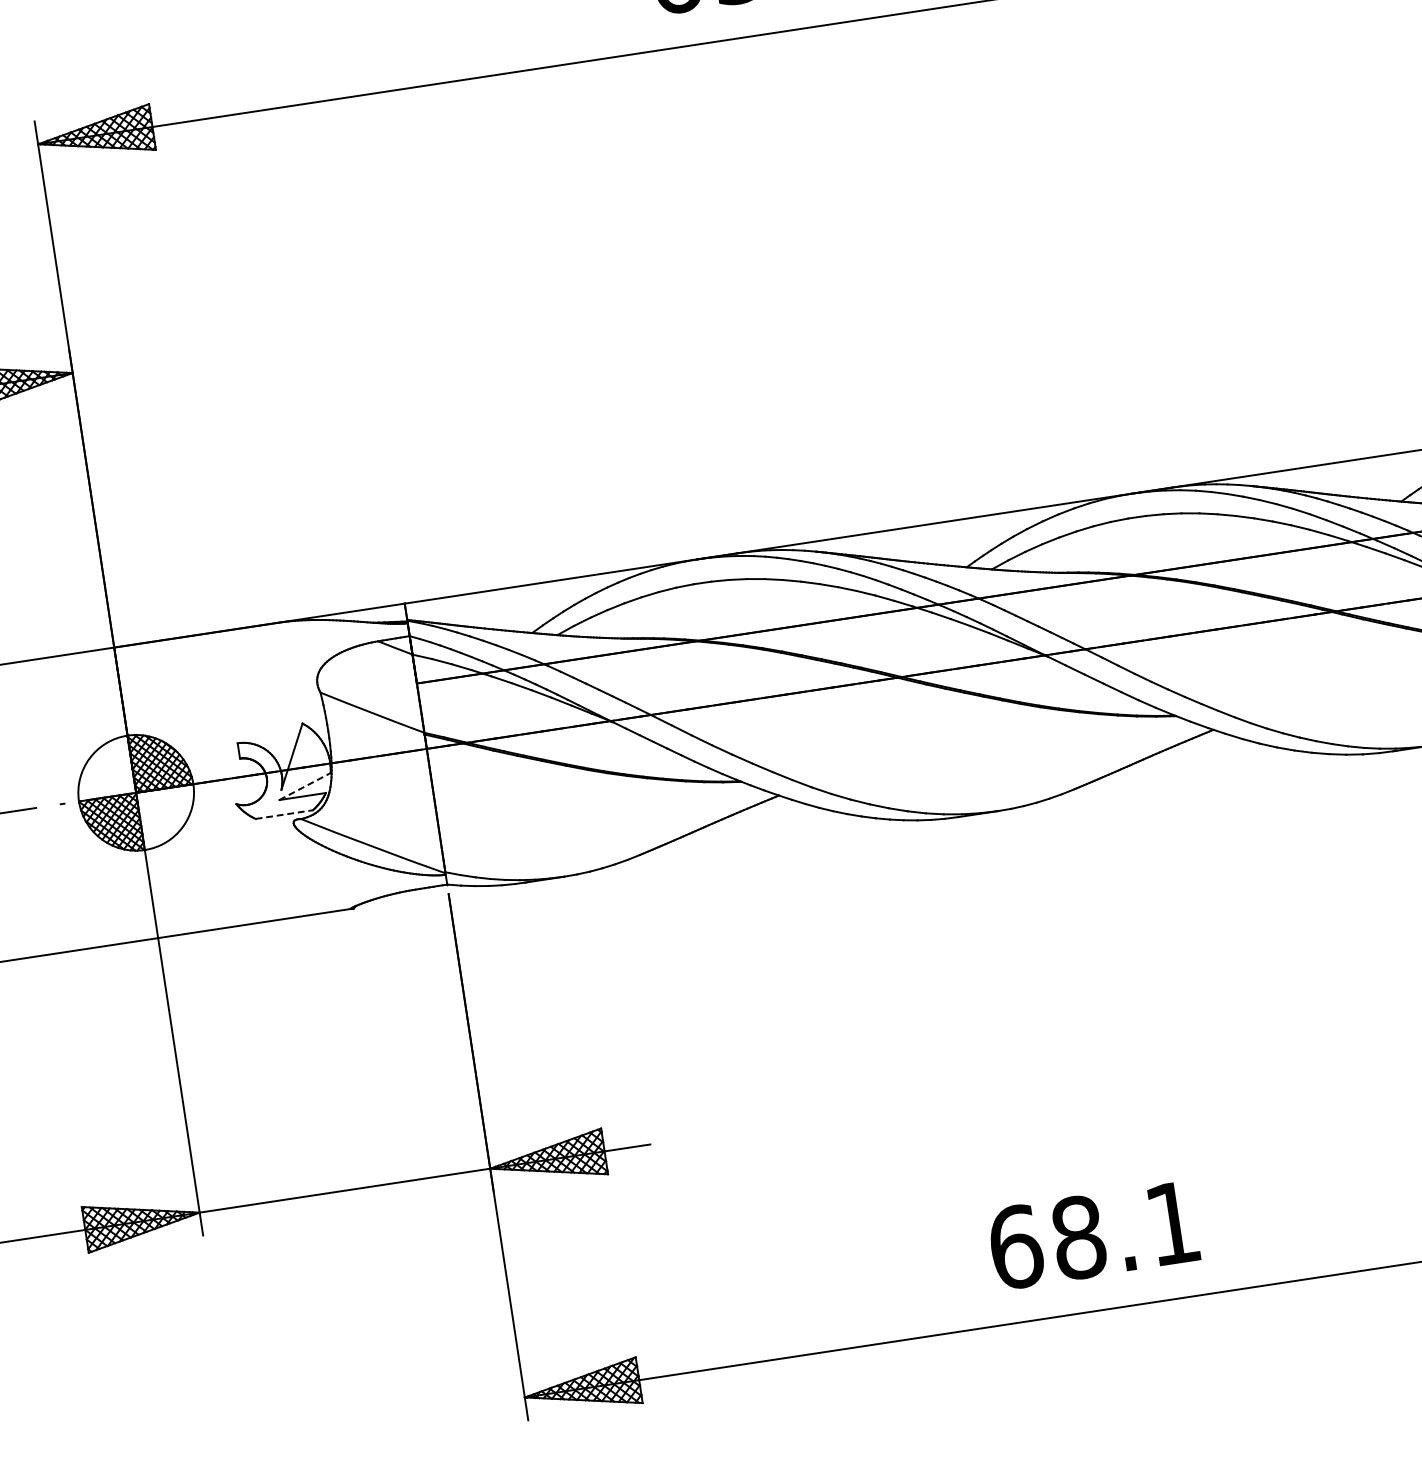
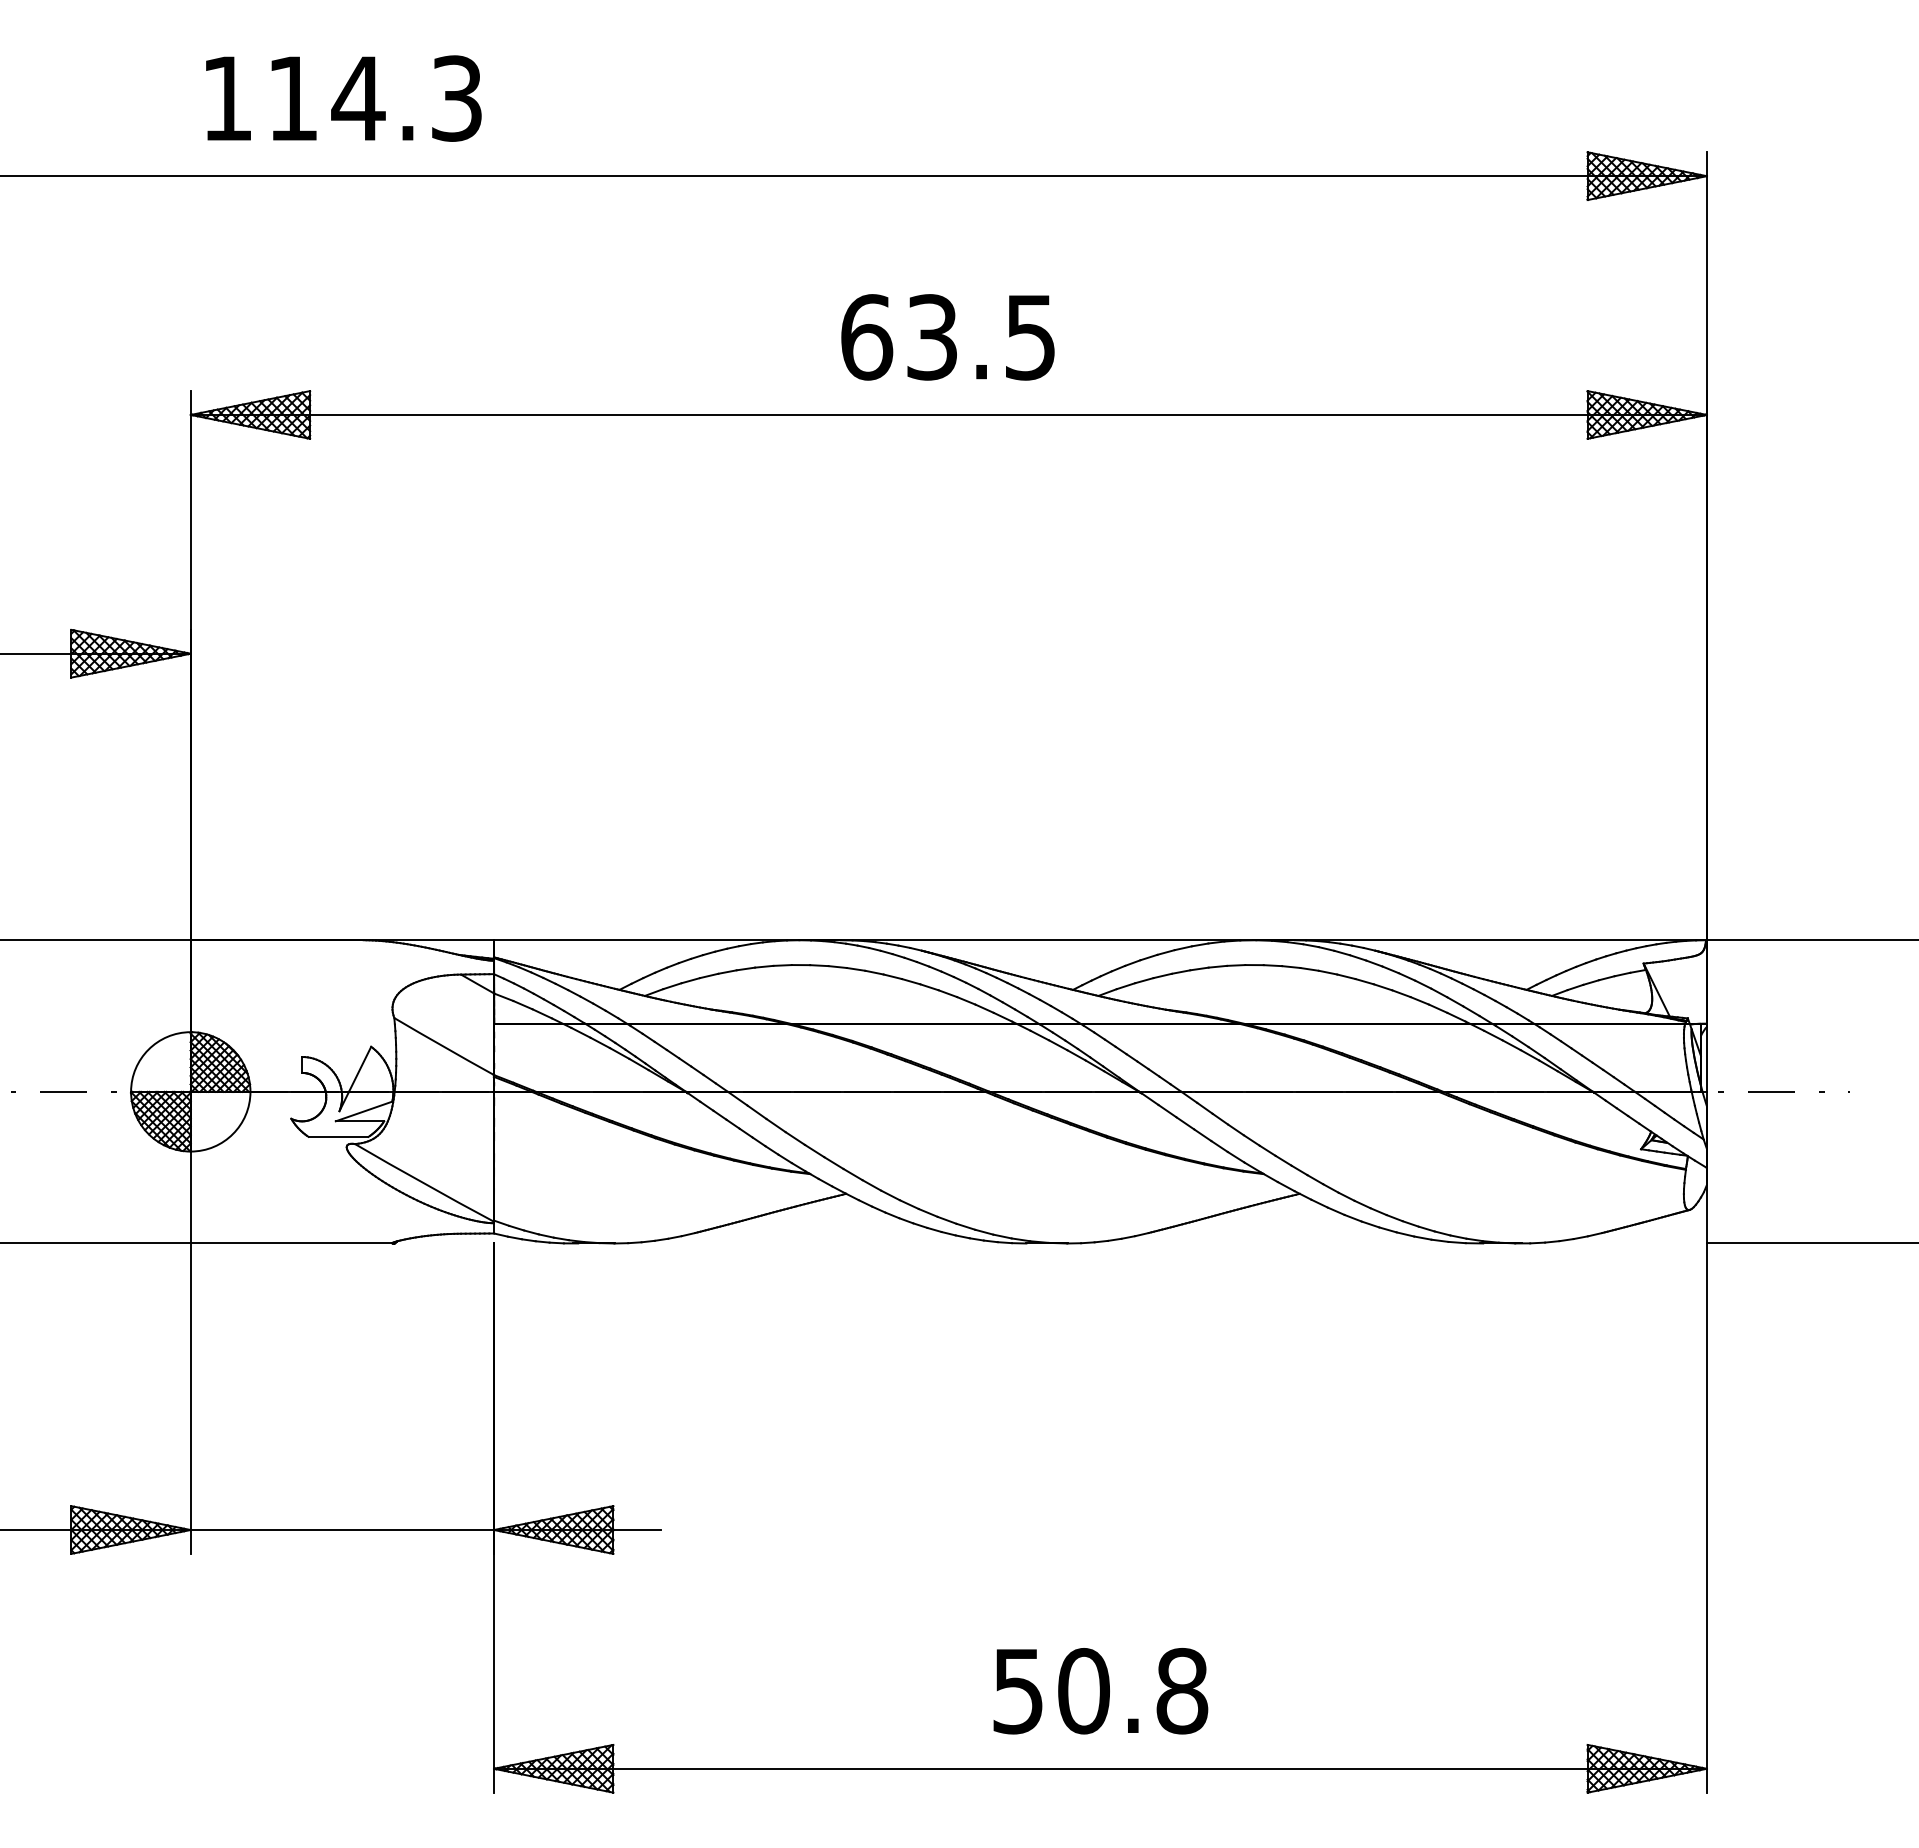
line: (305, 786) -> (364, 1111), dashed -> solid
line: (284, 814) -> (338, 1136), dashed -> solid
text: (1094, 1234) -> (1100, 1690), 68.1 -> 50.8

